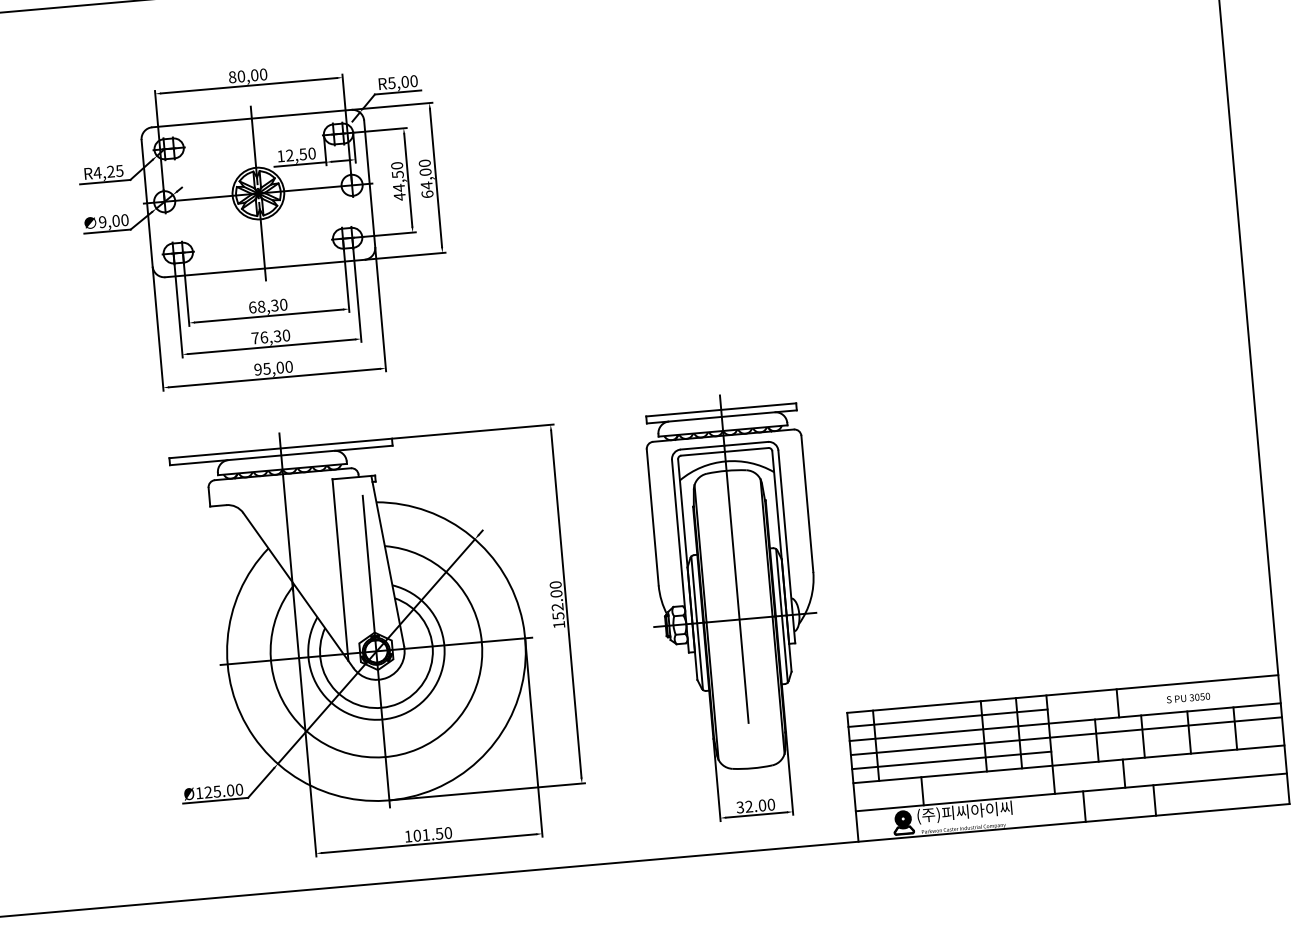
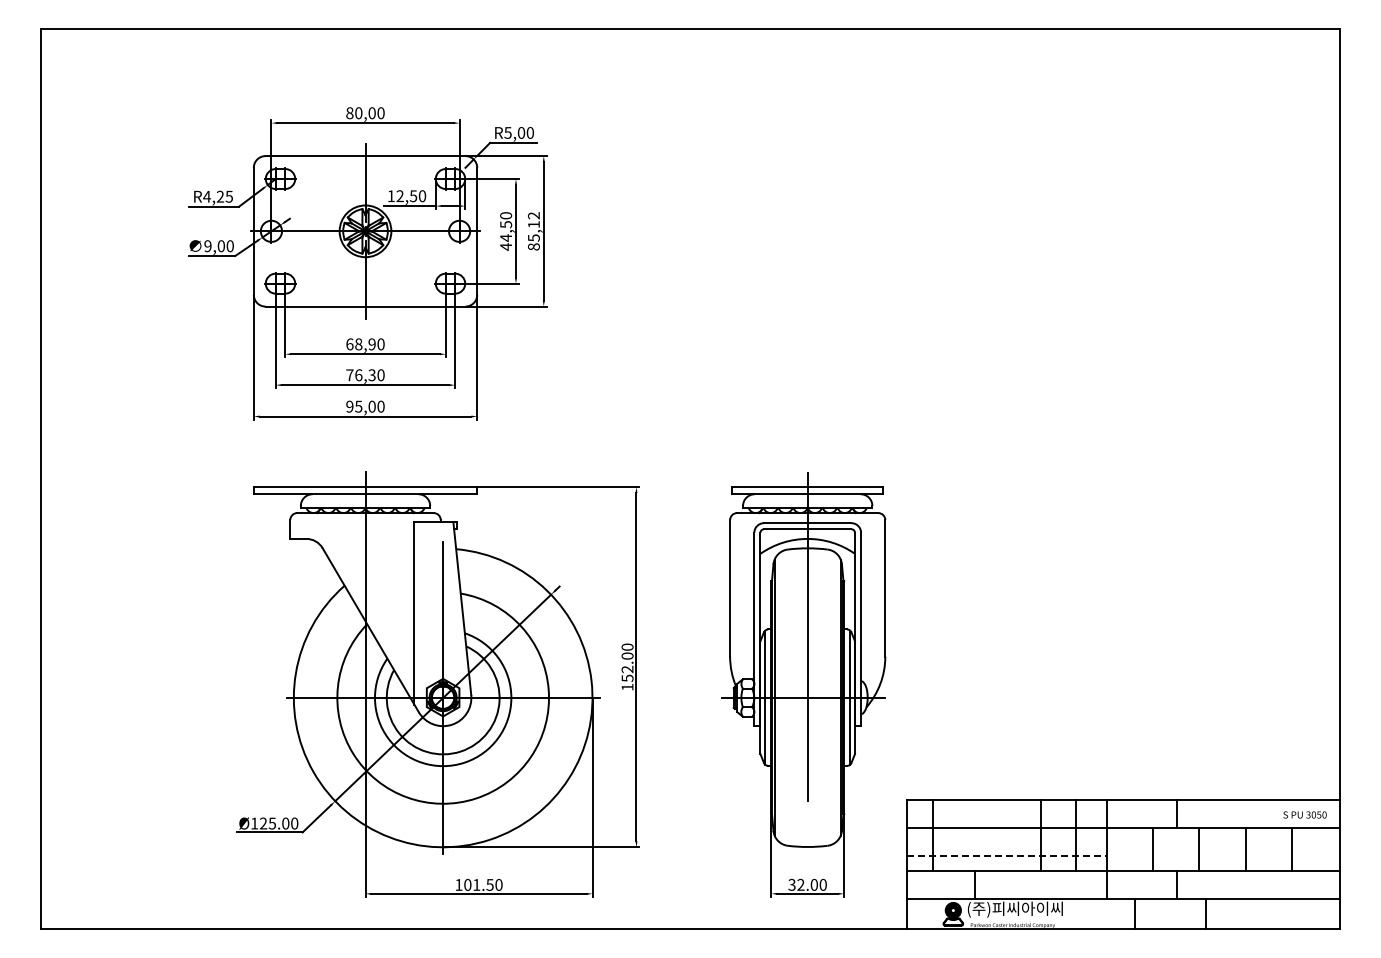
text: (425, 179) -> (533, 231), 64,00 -> 85,12
text: (274, 305) -> (371, 344), 68,30 -> 68,90
text: (1187, 697) -> (1304, 814), moved
line: (947, 718) -> (1006, 814), removed
line: (1065, 736) -> (1122, 842), removed
line: (951, 760) -> (1006, 856), solid -> dashed

